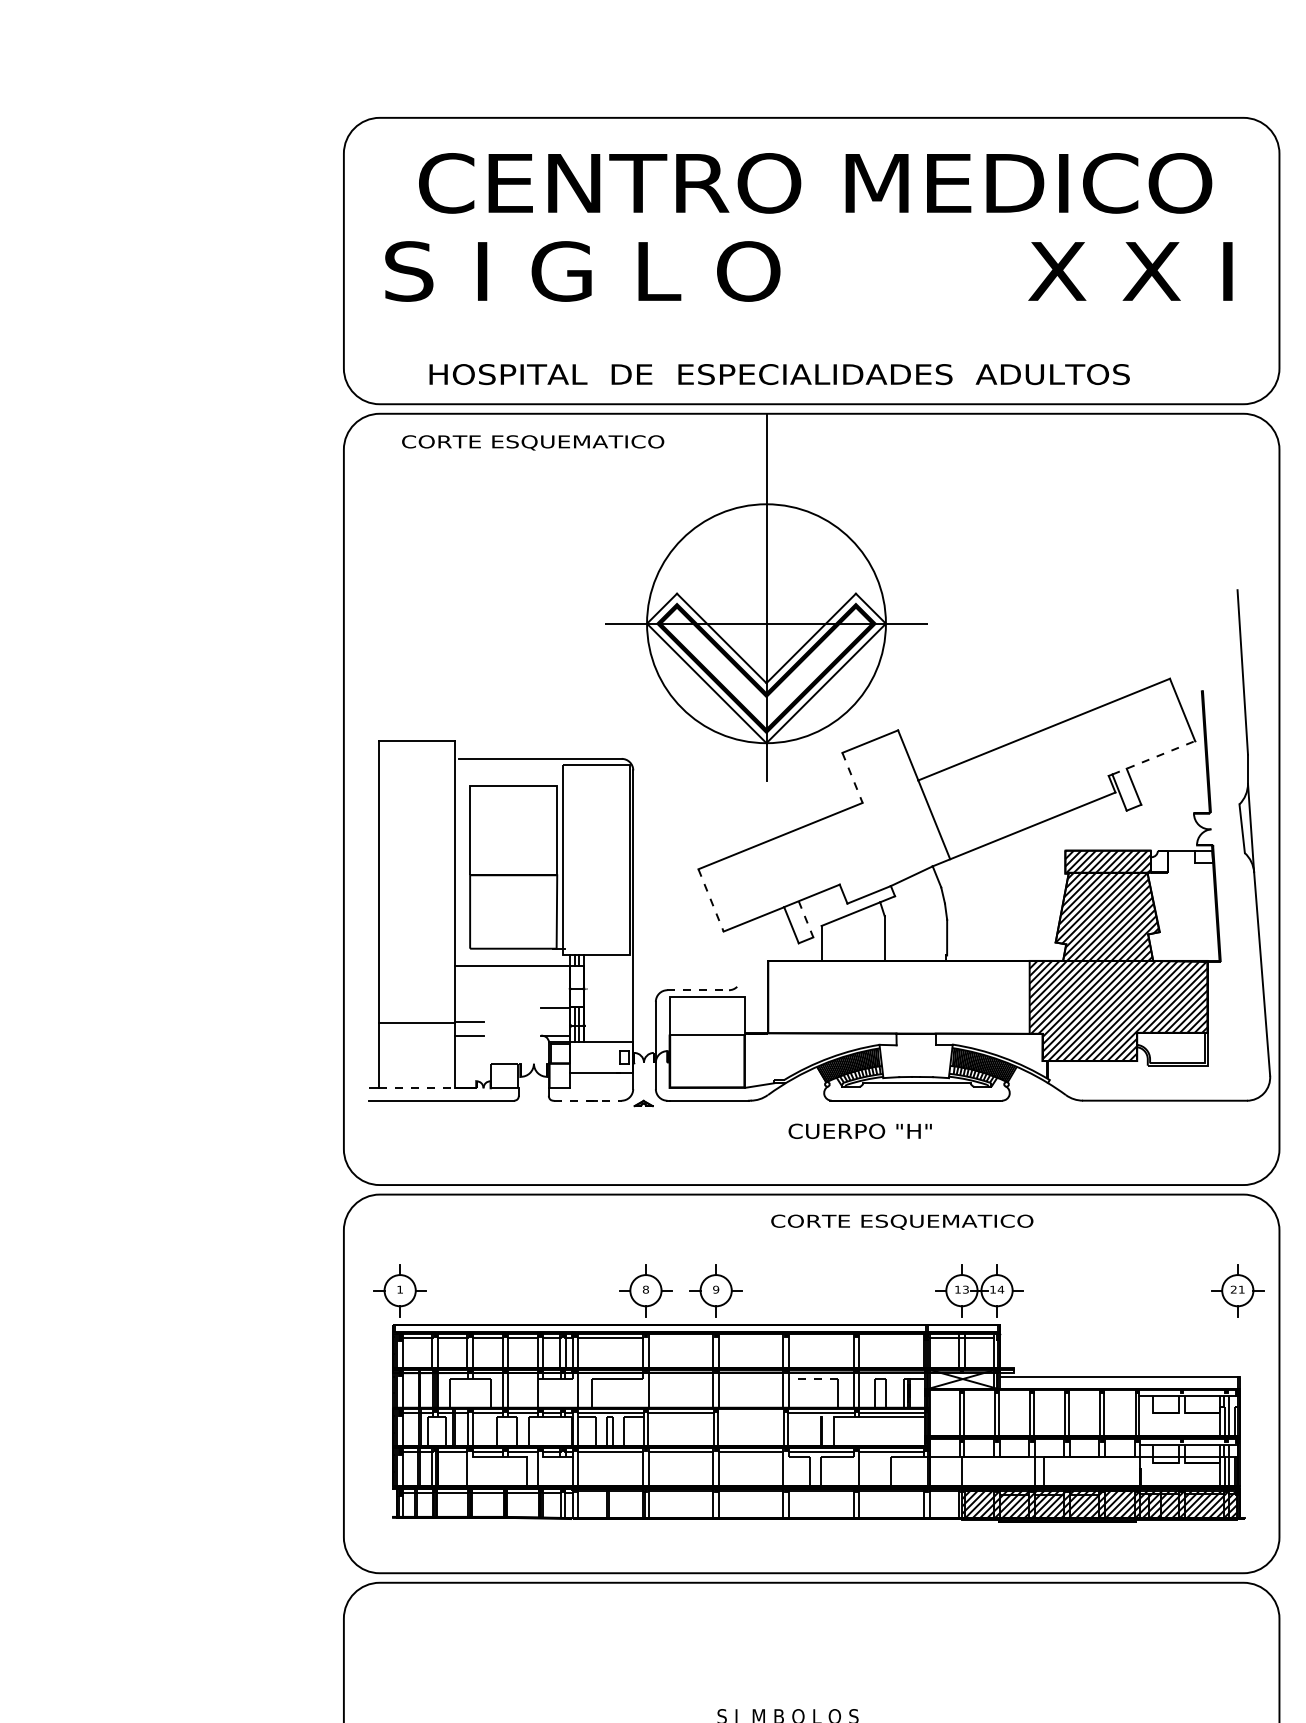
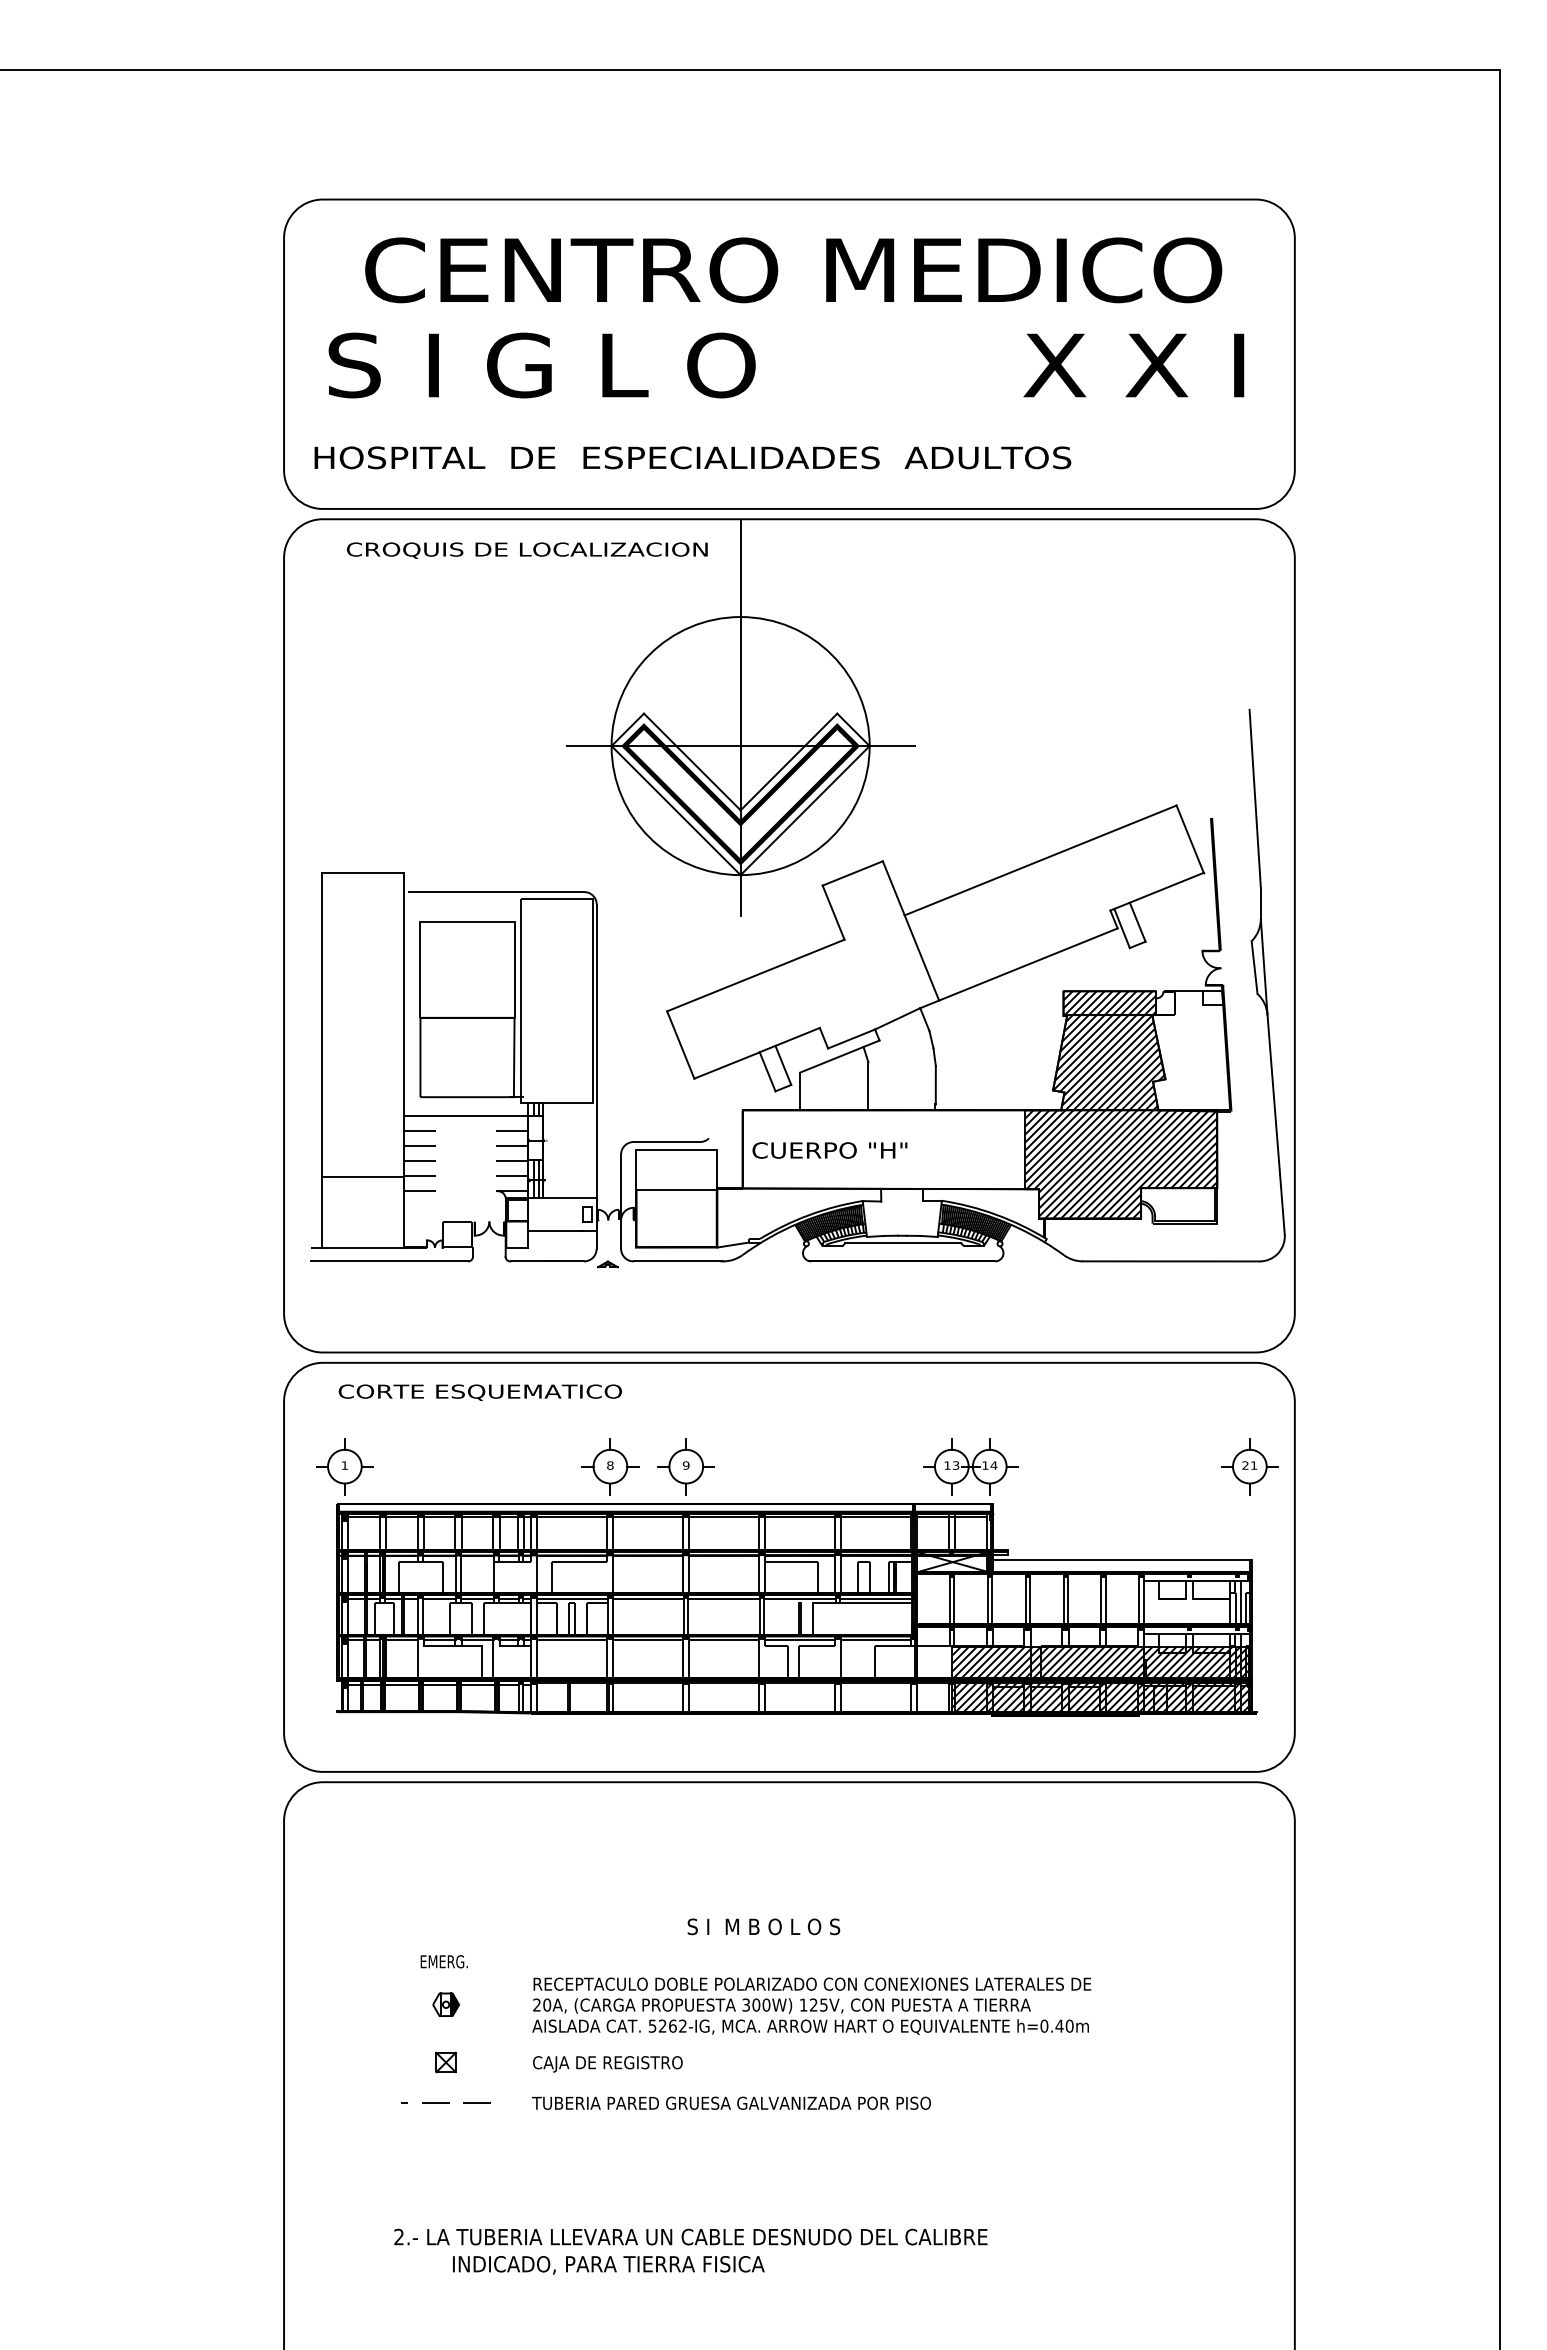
text: (779, 374) -> (692, 457), moved
text: (577, 442) -> (536, 550), CORTE ESQUEMATICO -> CROQUIS DE LOCALIZACION
line: (1154, 757) -> (1159, 890), dashed -> solid
line: (852, 778) -> (833, 913), dashed -> solid
line: (710, 900) -> (680, 1045), dashed -> solid
line: (806, 919) -> (783, 1065), dashed -> solid
line: (469, 980) -> (419, 1131), added
line: (555, 980) -> (512, 1131), added
line: (698, 990) -> (667, 1142), dashed -> solid
line: (469, 994) -> (419, 1146), added
line: (555, 994) -> (512, 1146), added
line: (469, 1008) -> (419, 1161), added
line: (555, 1022) -> (512, 1176), added
line: (417, 1087) -> (363, 1247), dashed -> solid
line: (588, 1100) -> (548, 1261), dashed -> solid
text: (859, 1131) -> (829, 1150), moved
text: (901, 1222) -> (479, 1392), moved
line: (681, 1337) -> (648, 1517), added
line: (750, 1337) -> (723, 1517), added
line: (820, 1337) -> (799, 1517), added
line: (891, 1337) -> (875, 1517), added
line: (813, 1378) -> (791, 1561), dashed -> solid
line: (751, 1412) -> (724, 1598), added
hatch: (1099, 1471) -> (1100, 1661), added

